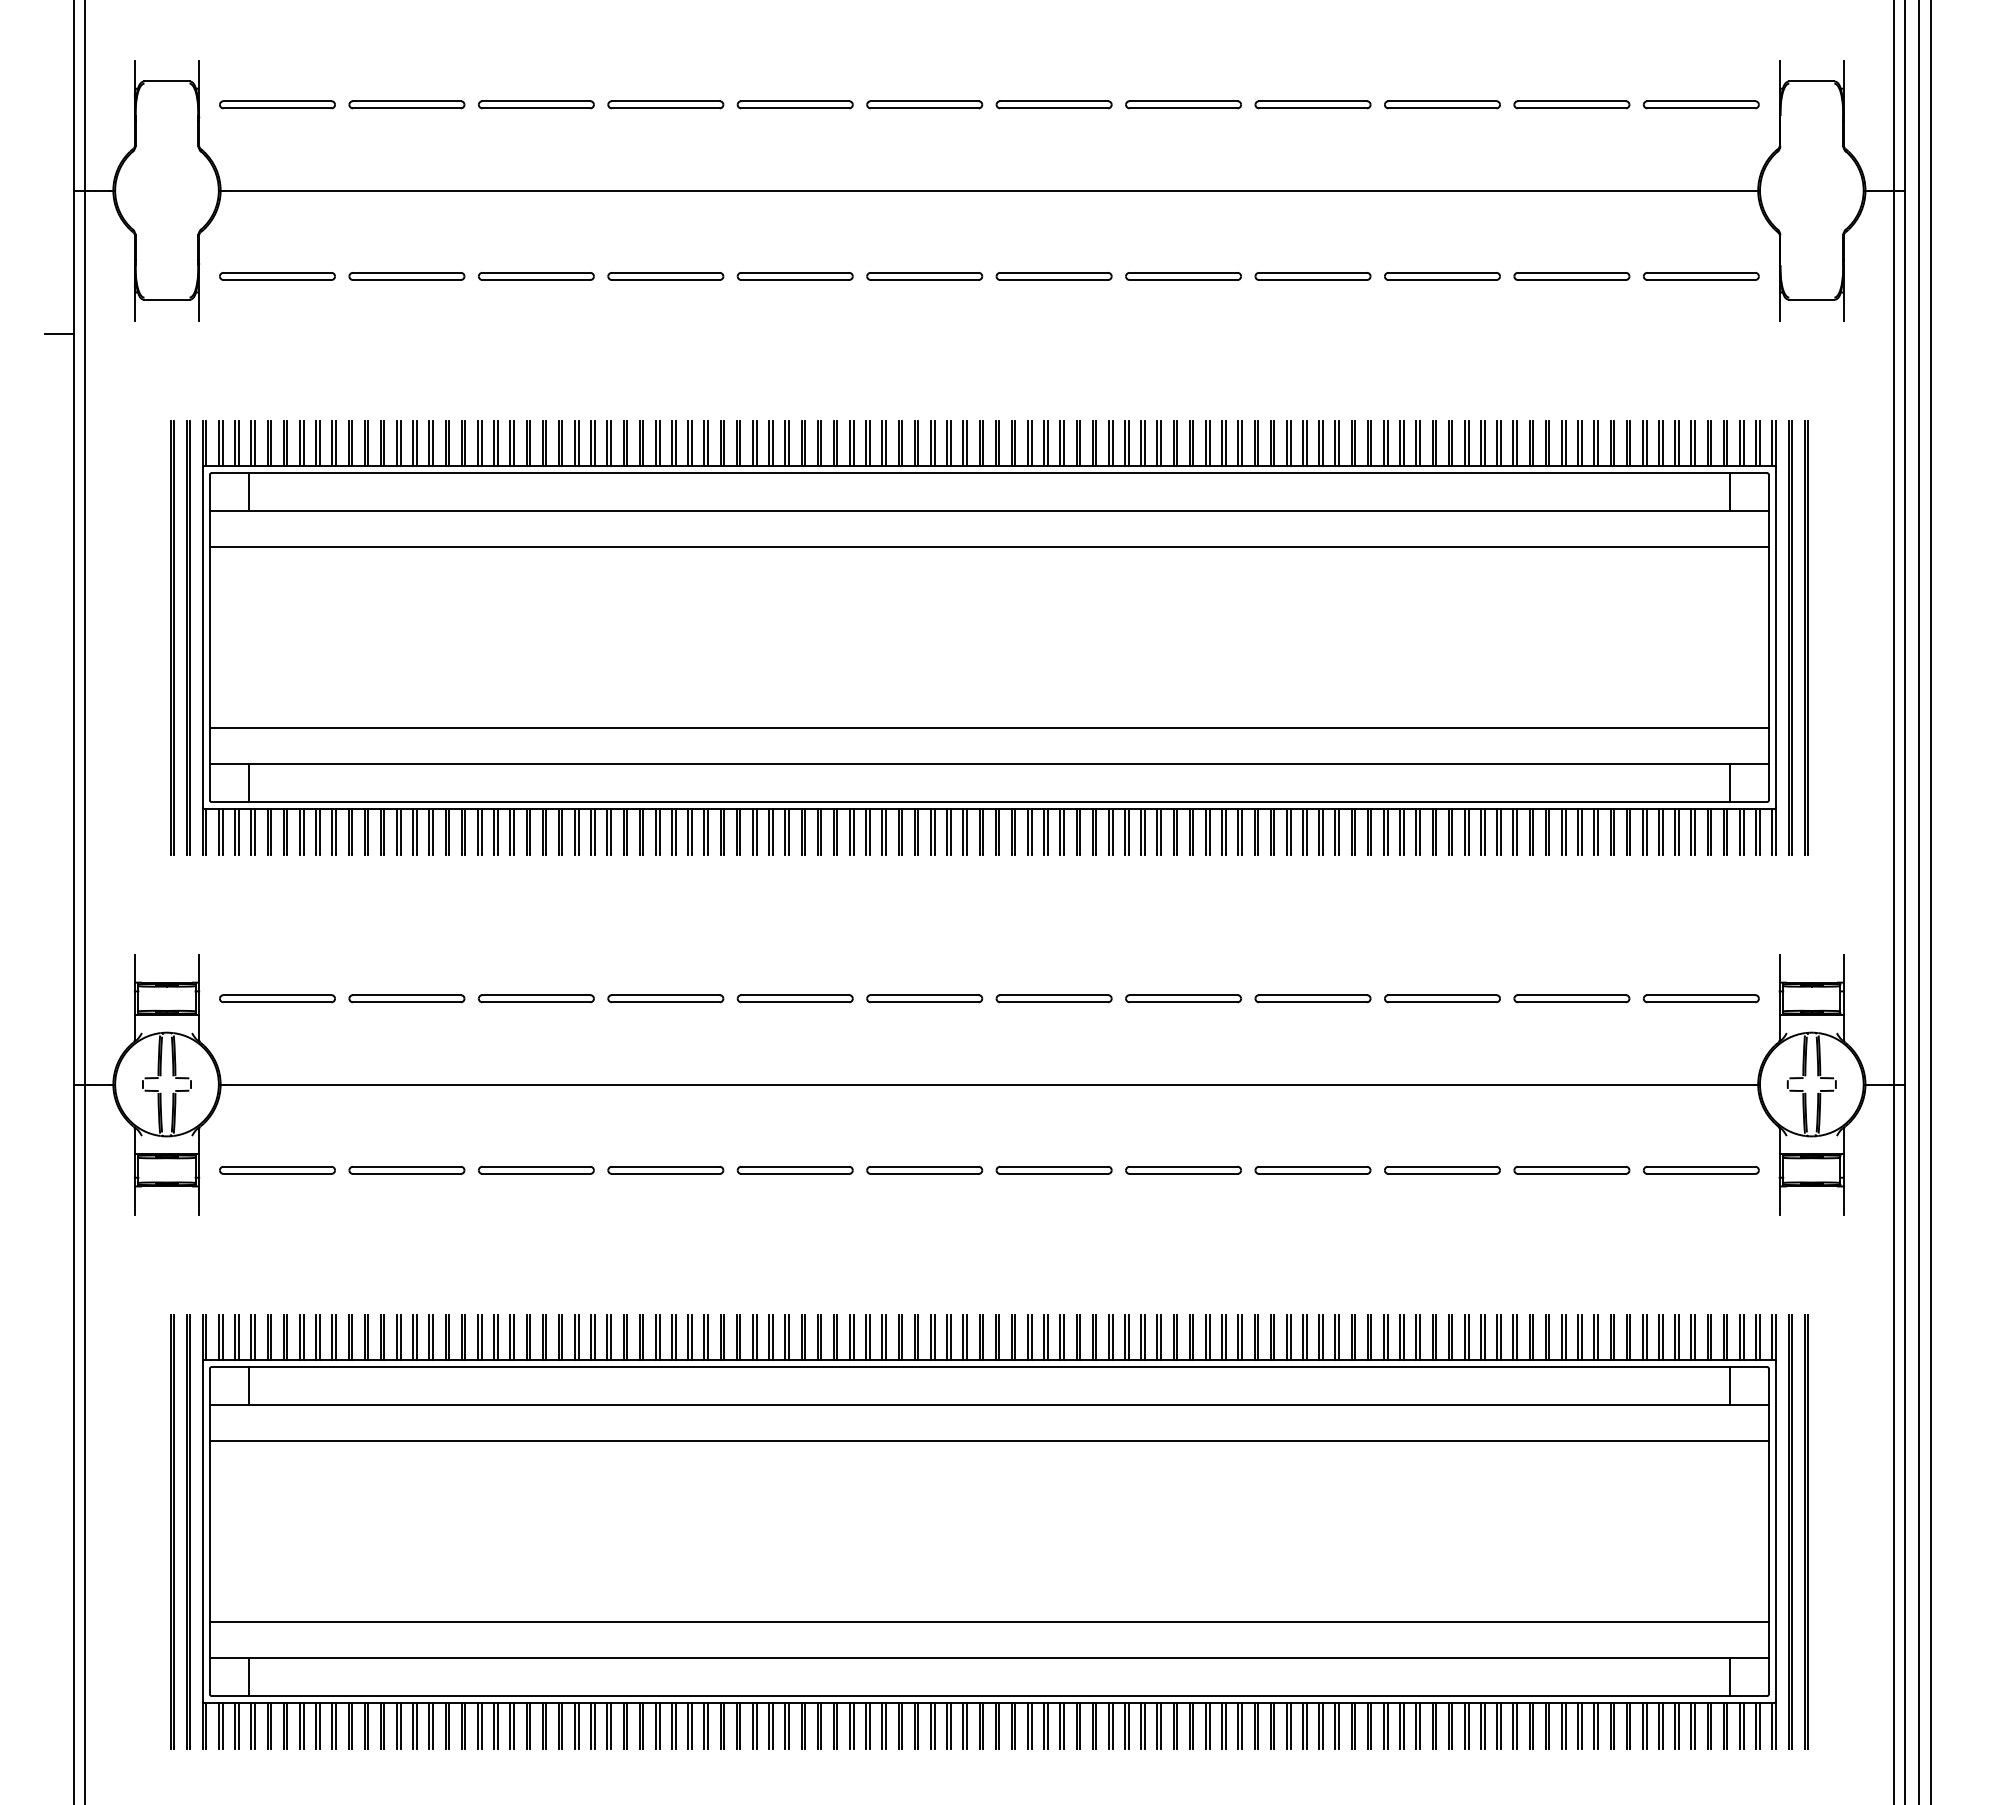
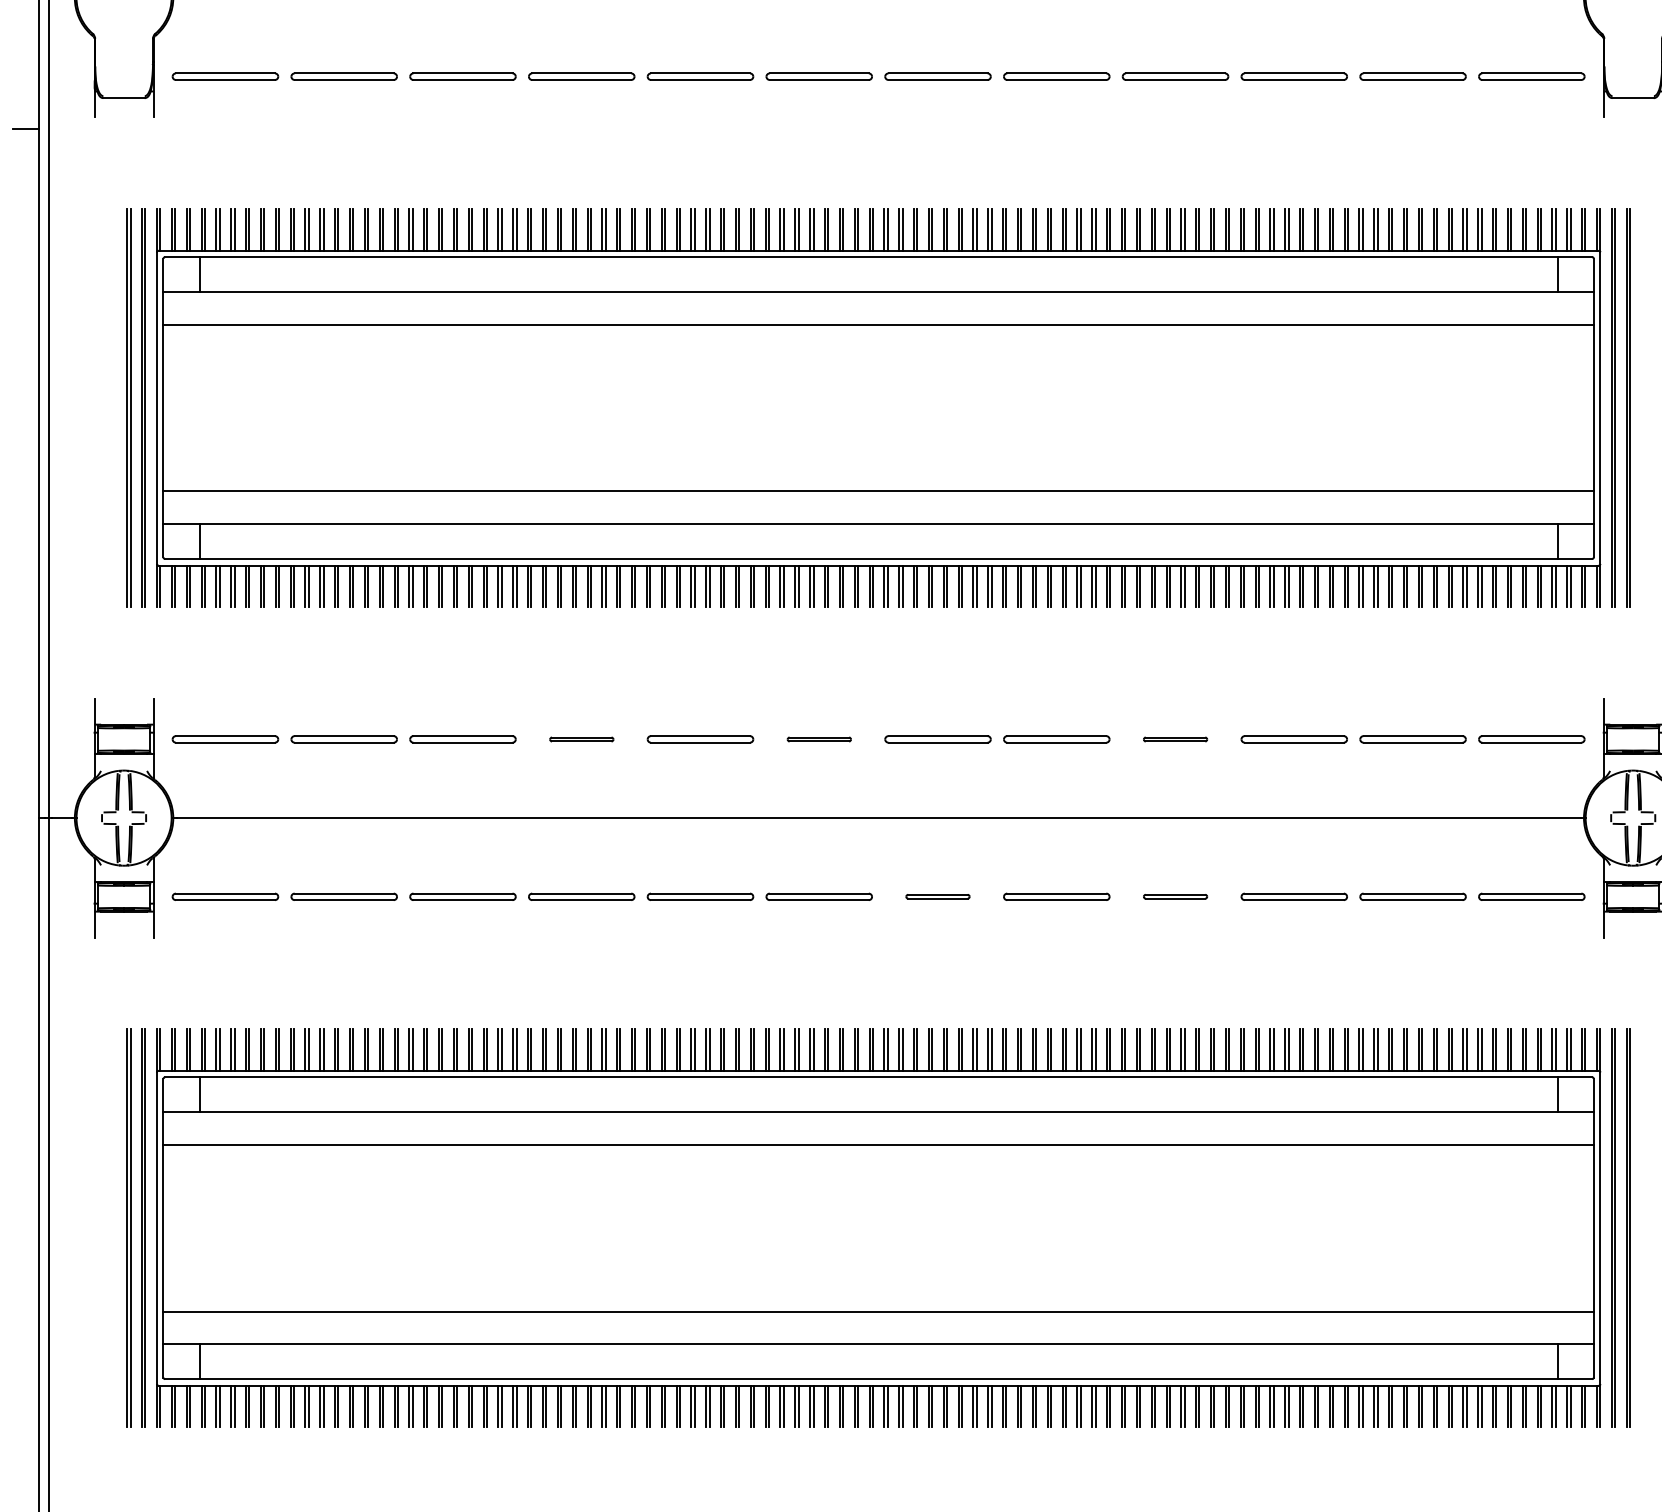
part: (665, 998) -> (581, 739), size x0.6
part: (924, 998) -> (819, 739), size x0.6
part: (1312, 998) -> (1175, 739), size x0.6
part: (1053, 1169) -> (937, 896), size x0.6
part: (1312, 1169) -> (1175, 896), size x0.6

